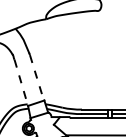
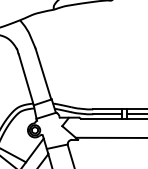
line: (36, 77) -> (43, 74), dashed -> solid
line: (21, 82) -> (26, 79), dashed -> solid

